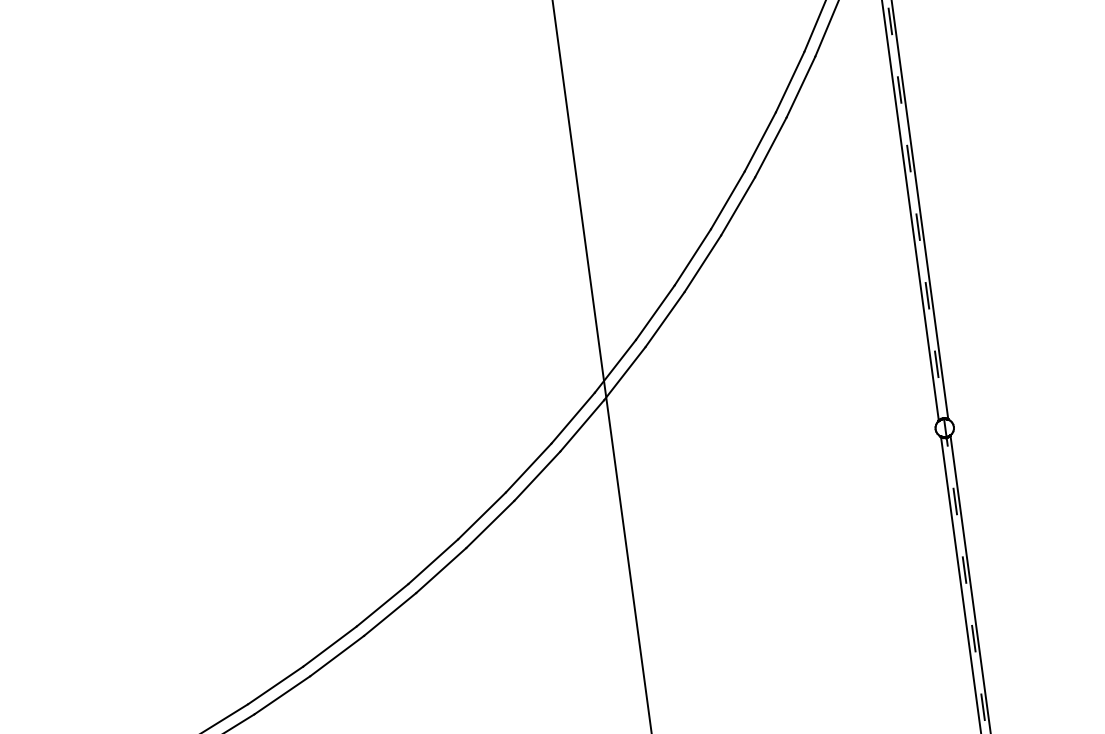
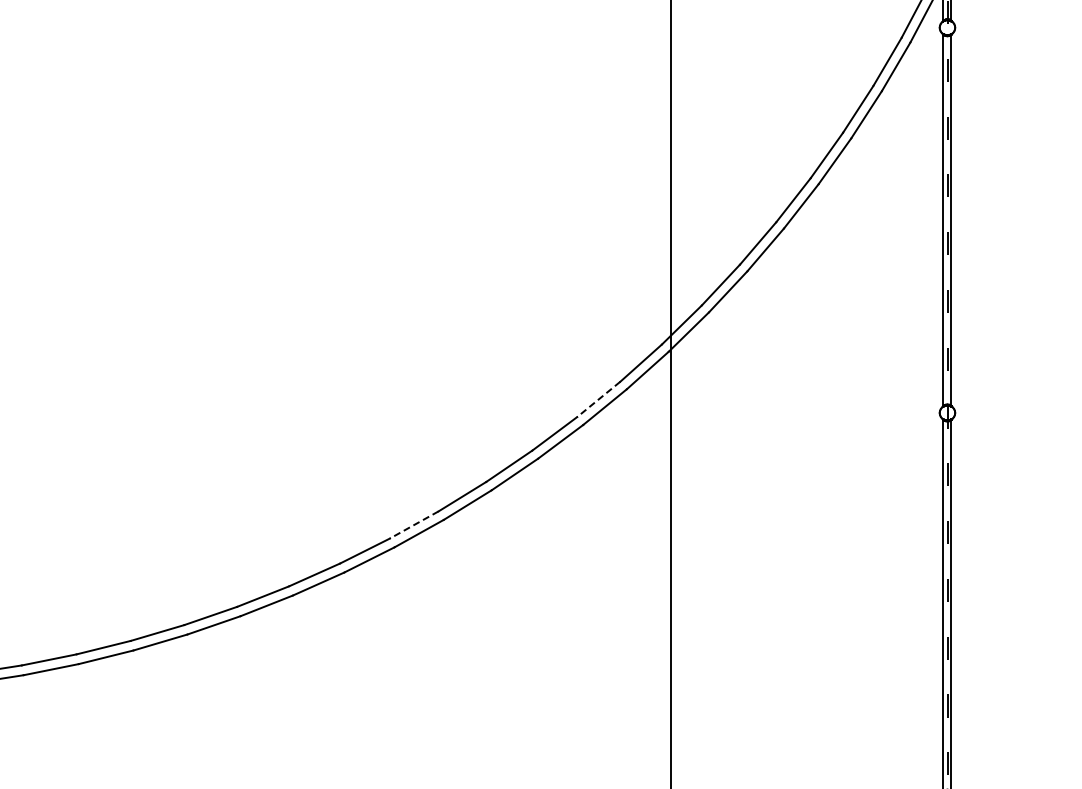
line: (528, 468) -> (598, 399), solid -> dashed
line: (330, 646) -> (414, 524), solid -> dashed

